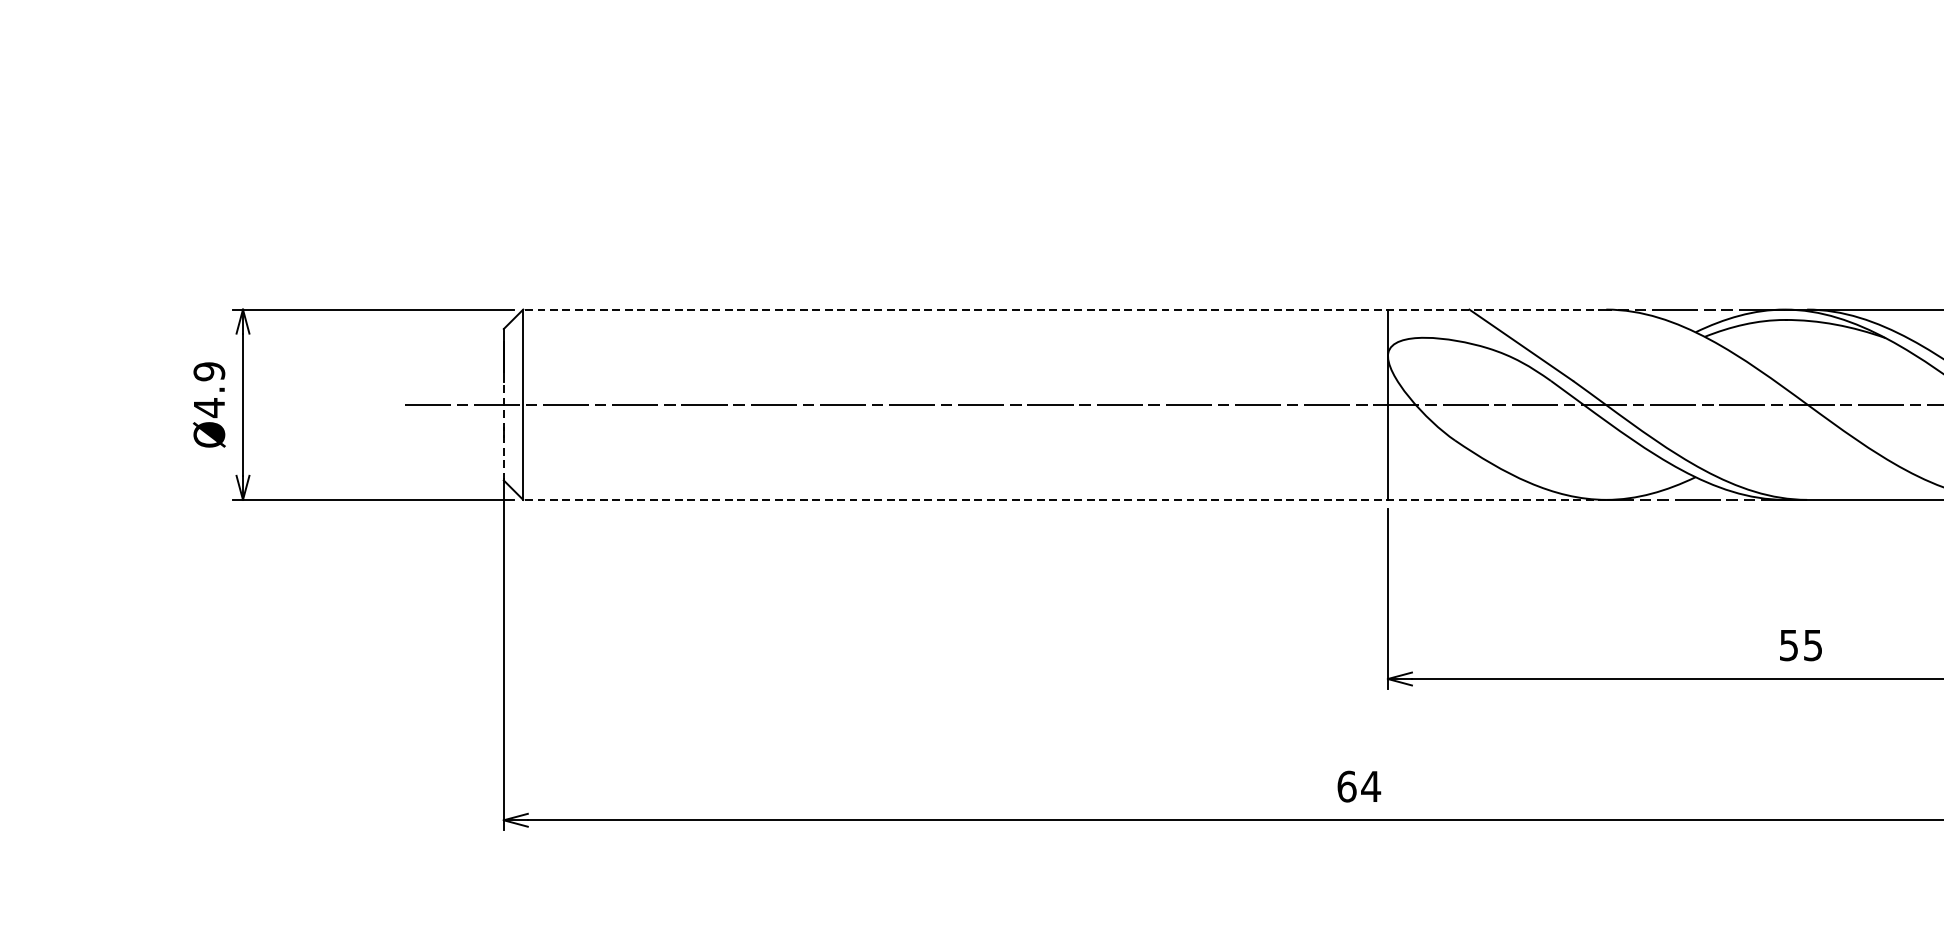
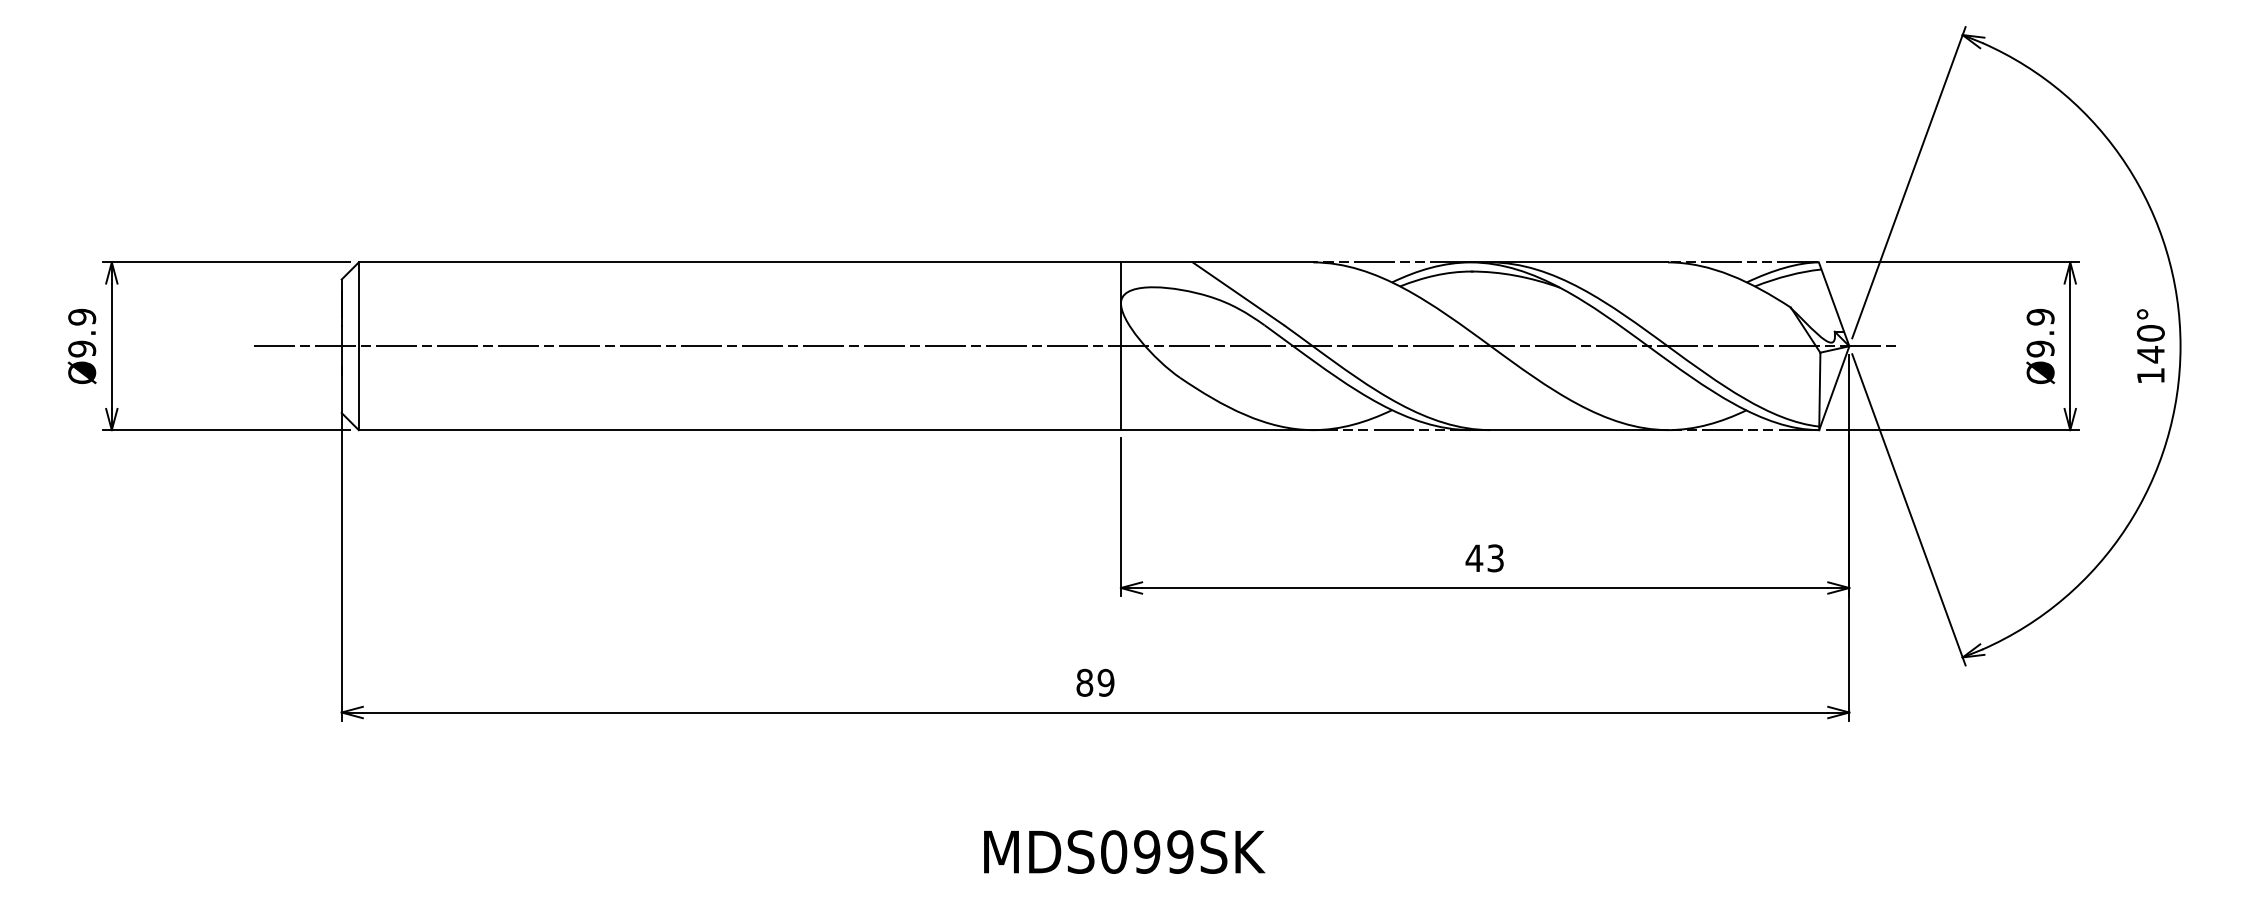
line: (1064, 309) -> (835, 262), dashed -> solid
text: (209, 407) -> (82, 348), Ø4.9 -> Ø9.9
line: (503, 431) -> (341, 369), dashed -> solid
line: (1064, 500) -> (835, 430), dashed -> solid
text: (1800, 645) -> (1484, 558), 55 -> 43
text: (1359, 786) -> (1095, 682), 64 -> 89

